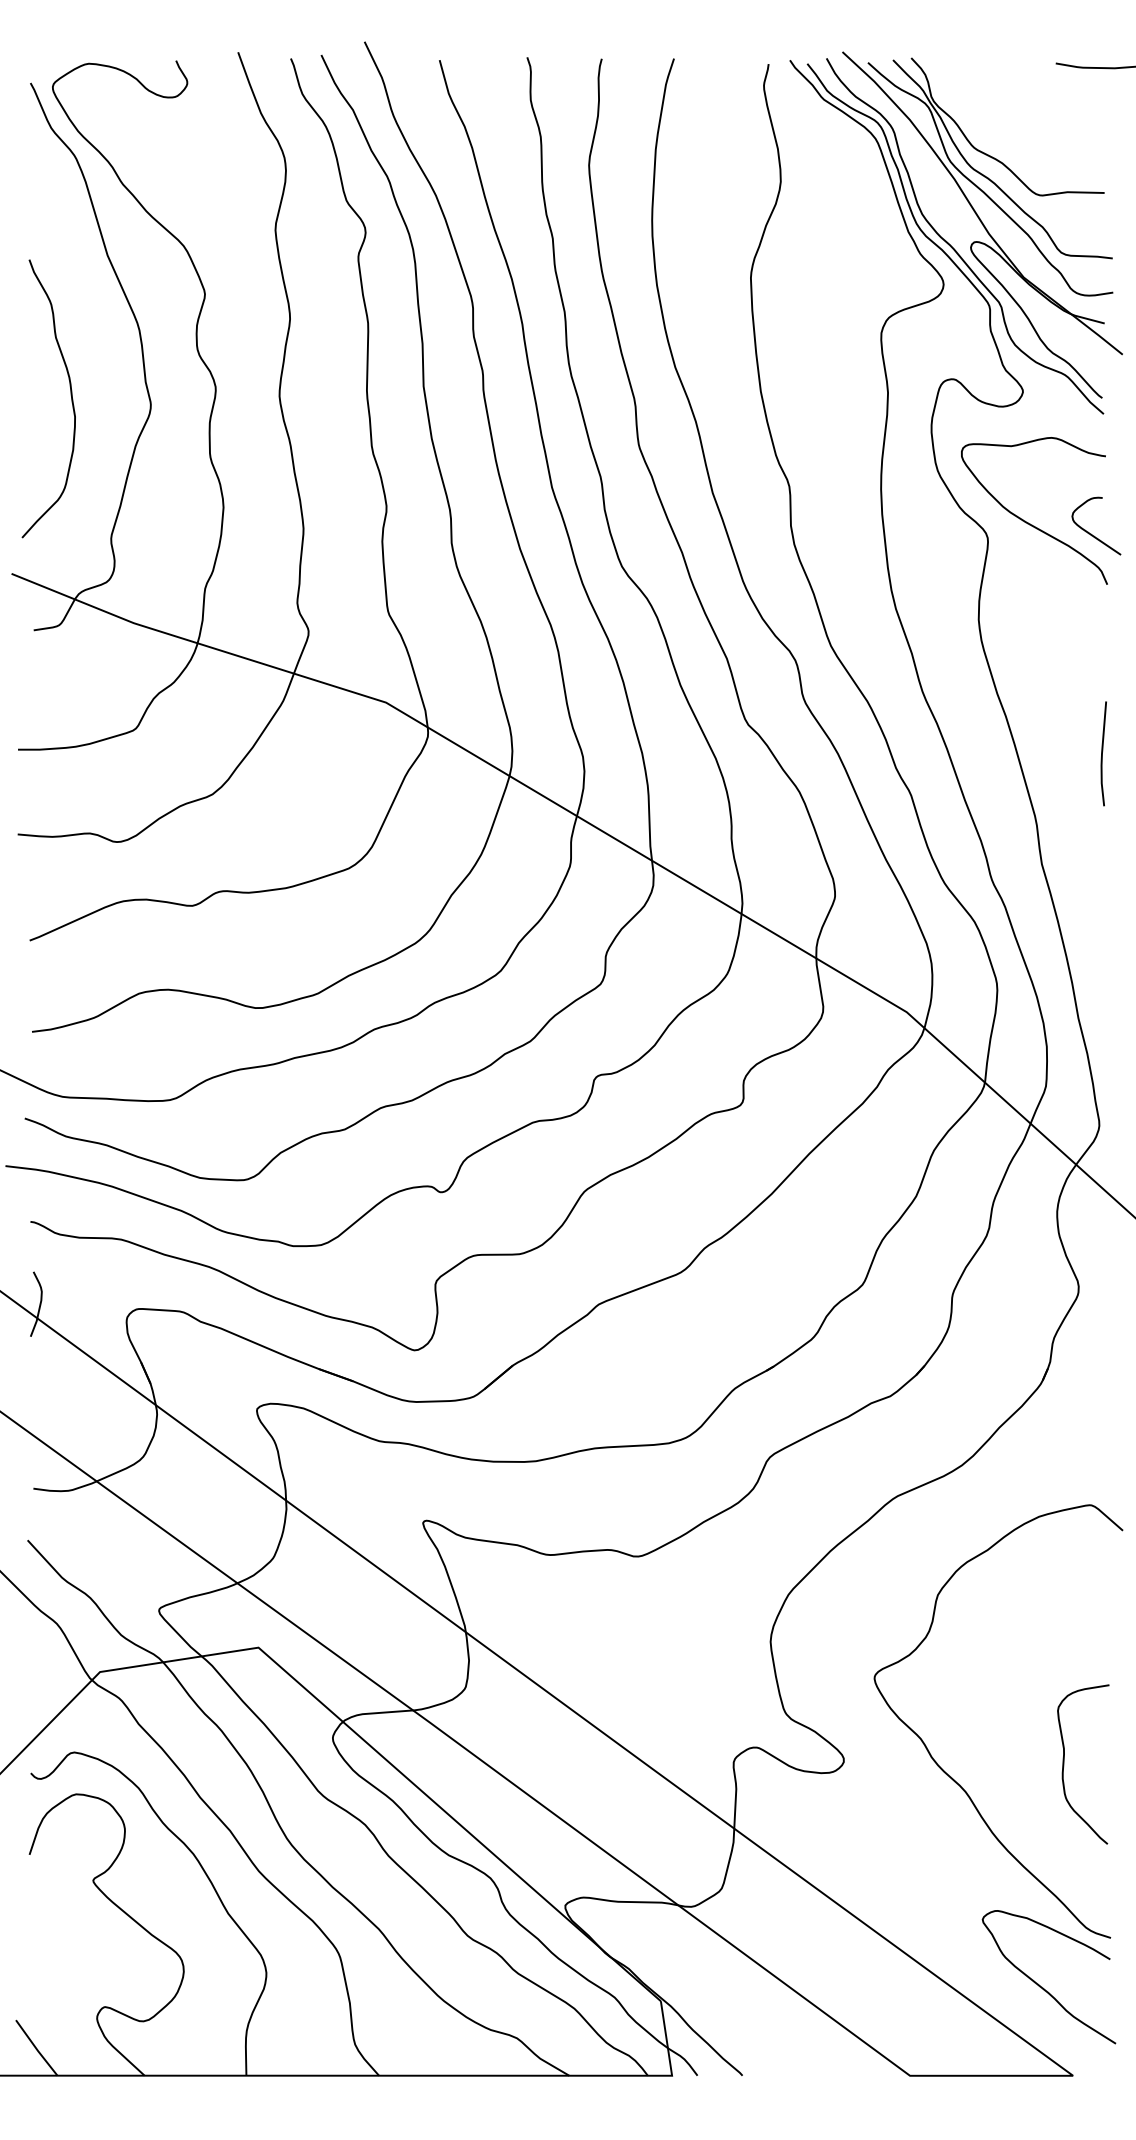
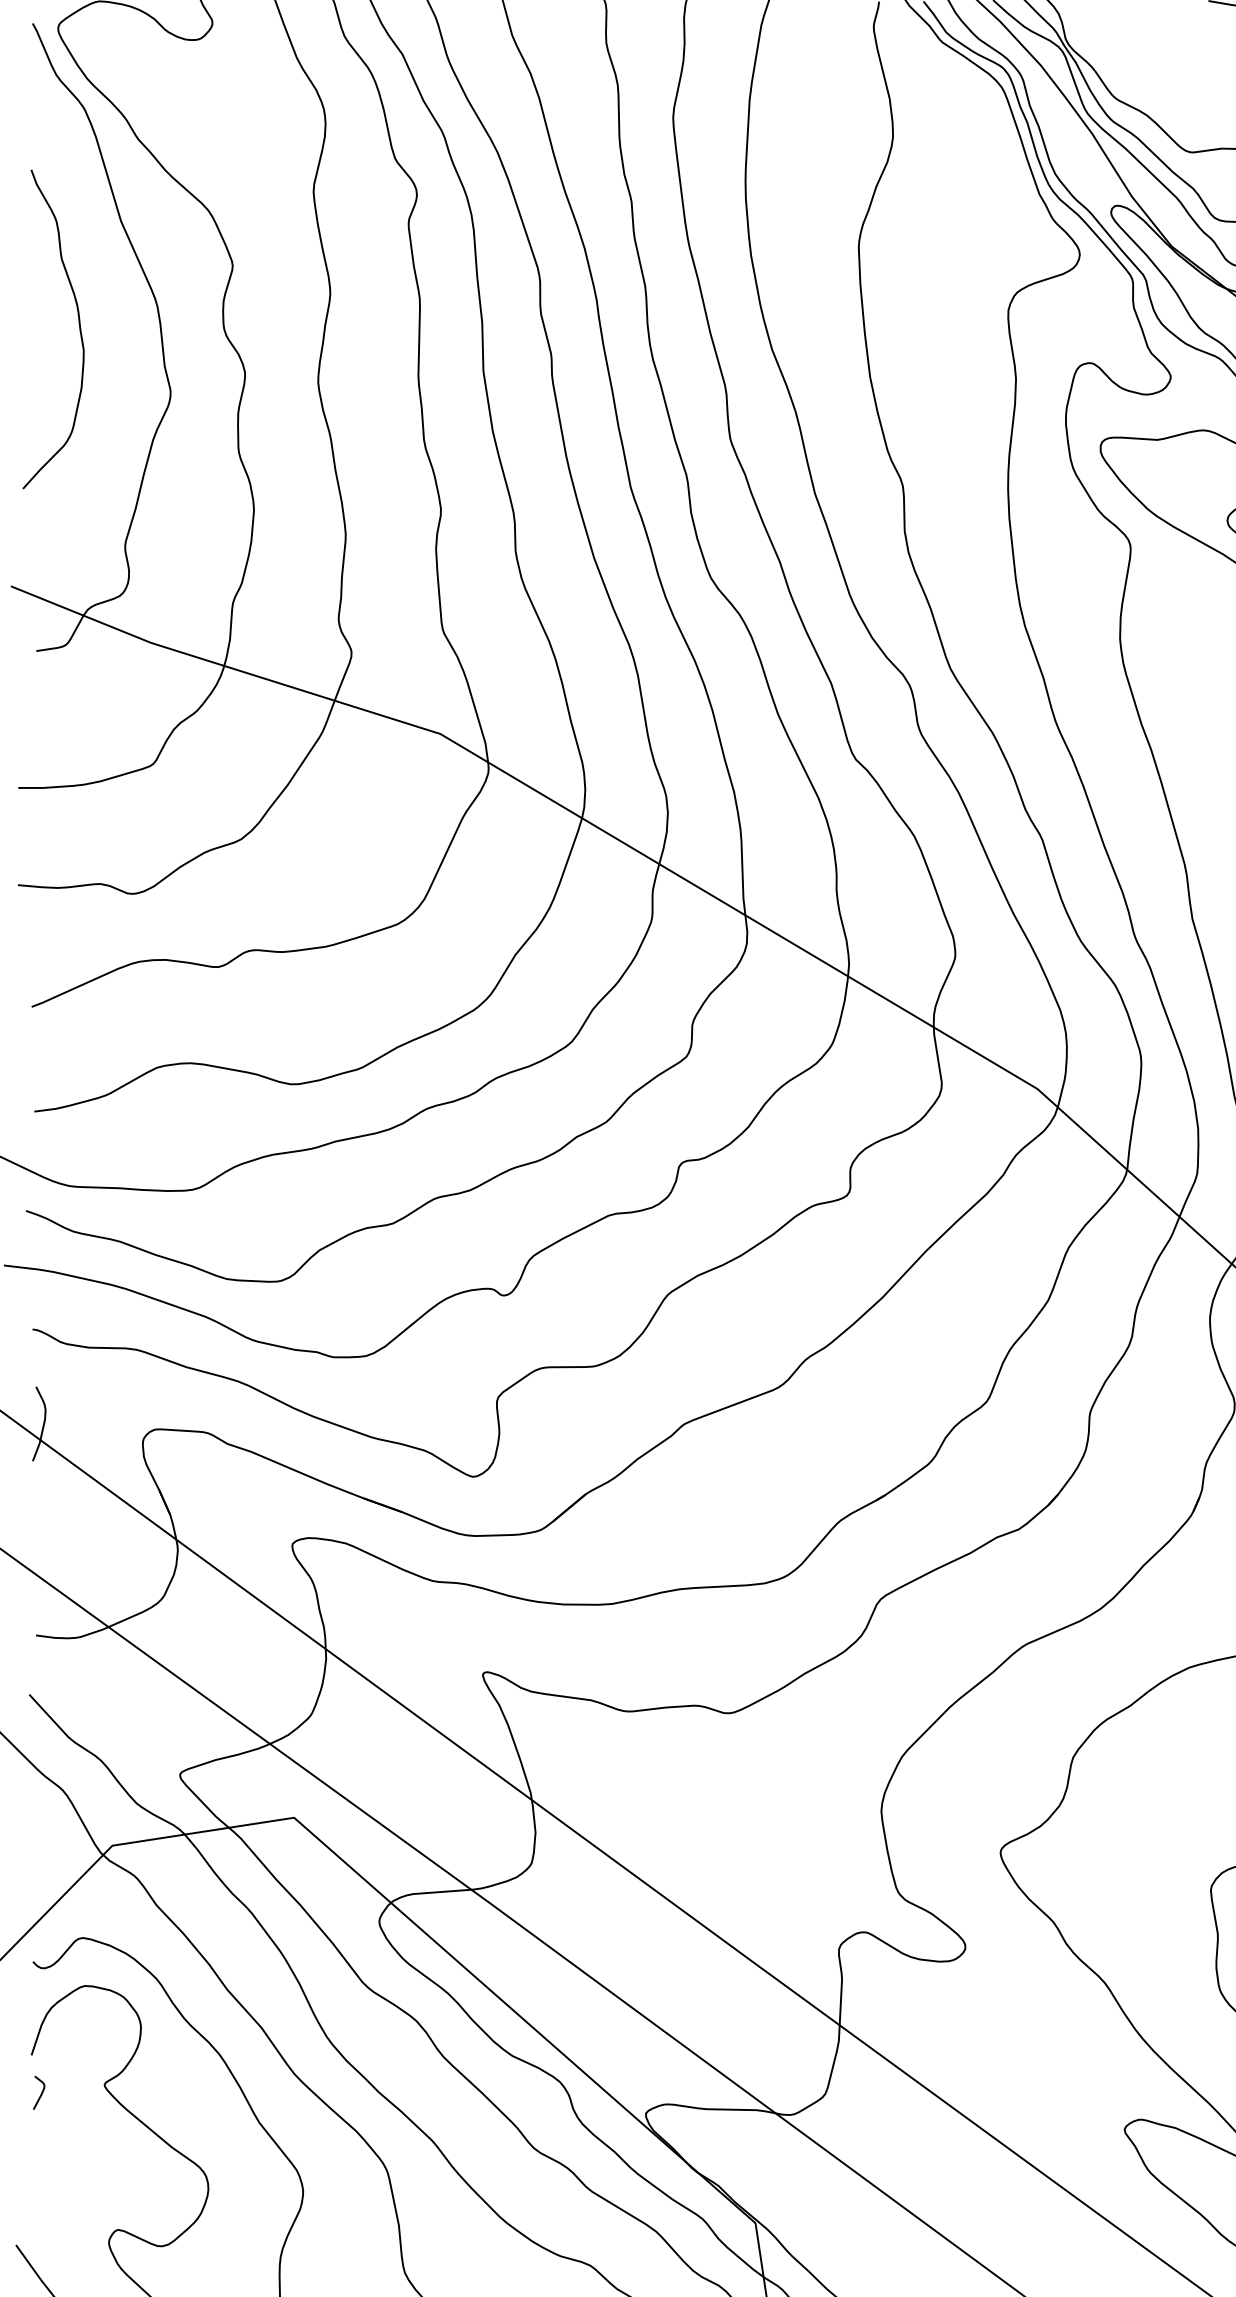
curve: (70, 395) -> (78, 325), moved
curve: (37, 1888) -> (40, 2093), added

